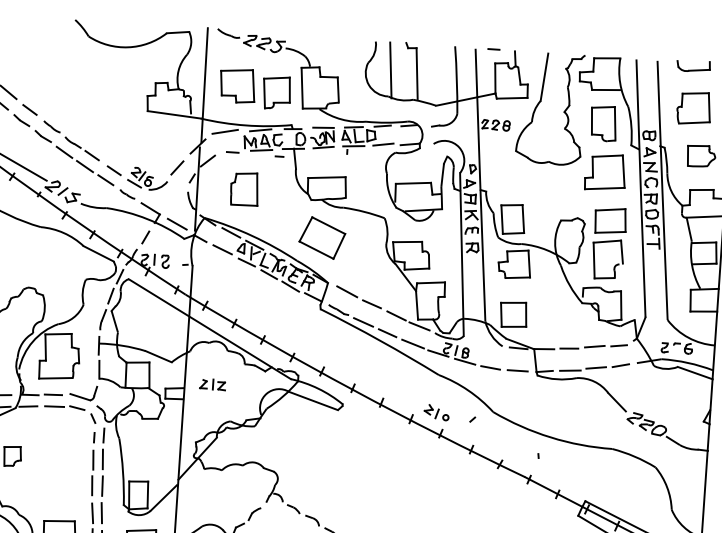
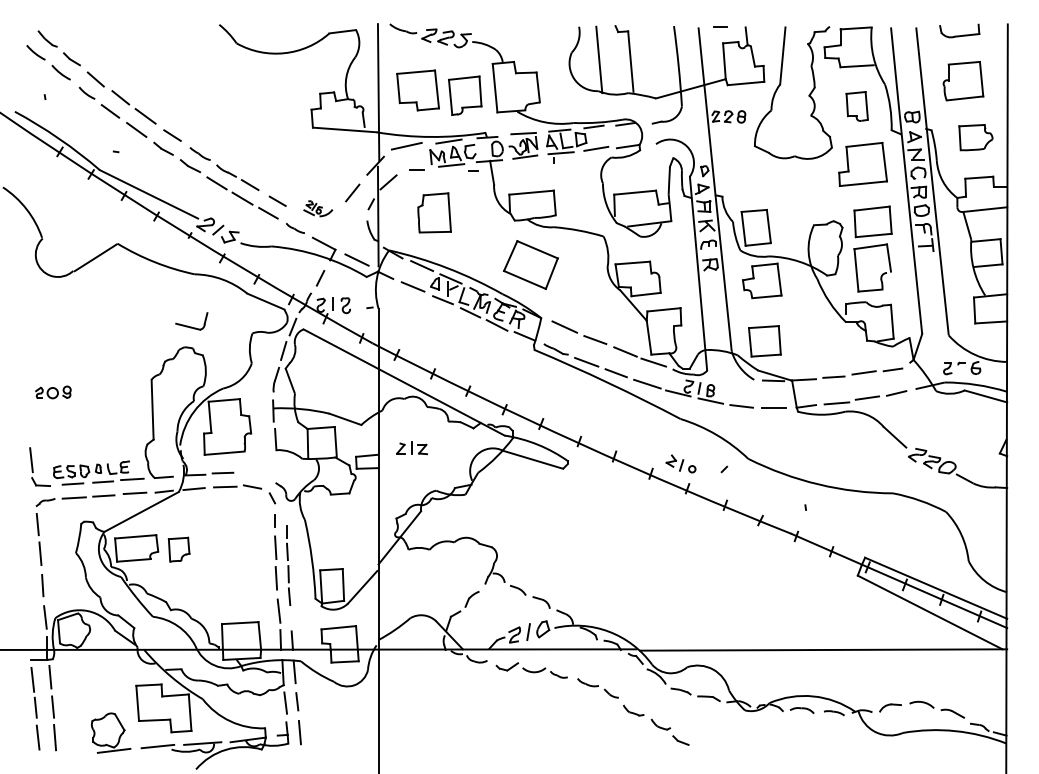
part: (604, 123) -> (857, 106), size x0.7
part: (147, 179) -> (318, 208), size x0.6
part: (83, 392) -> (191, 321), moved
part: (103, 475) -> (288, 565), size x0.7

